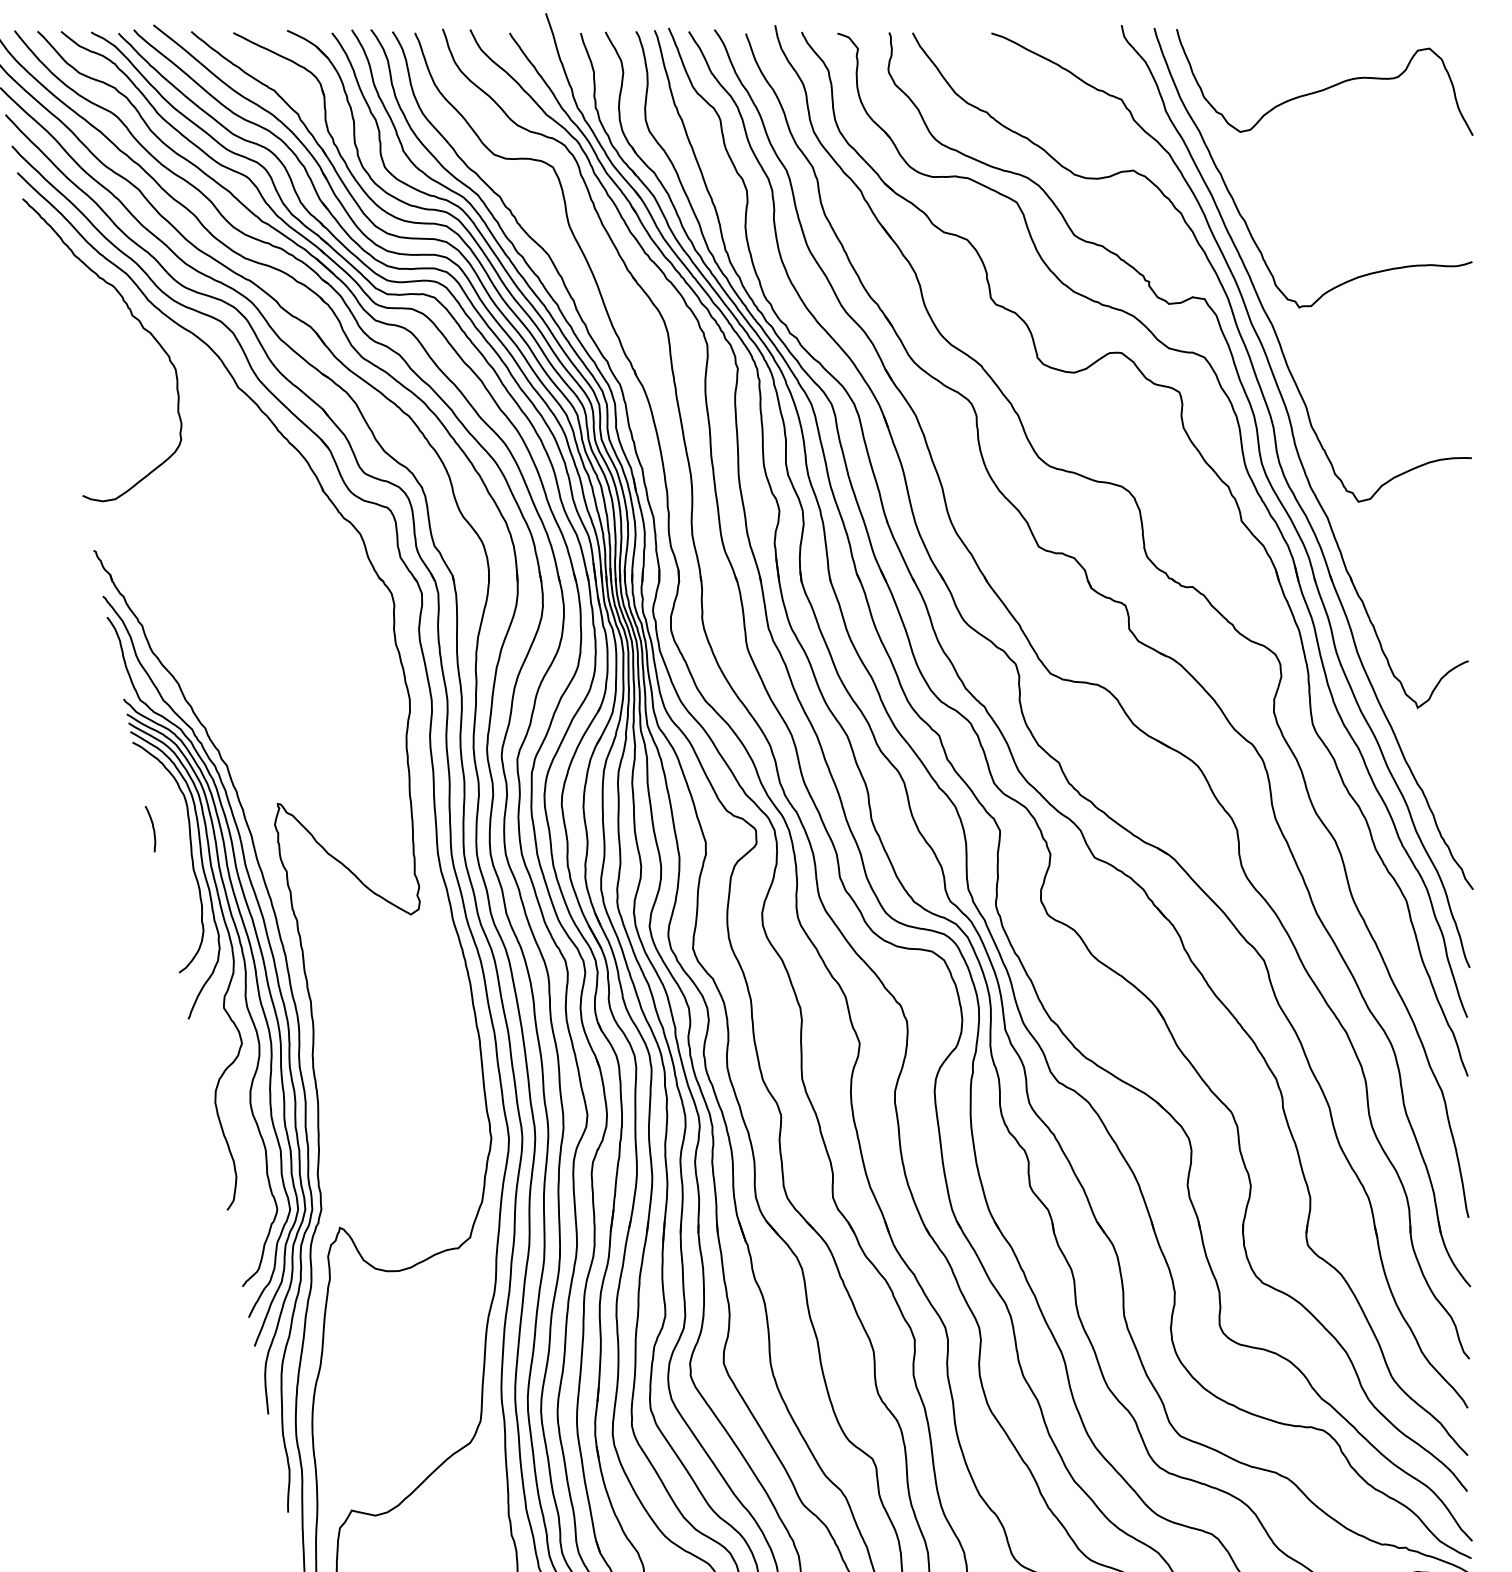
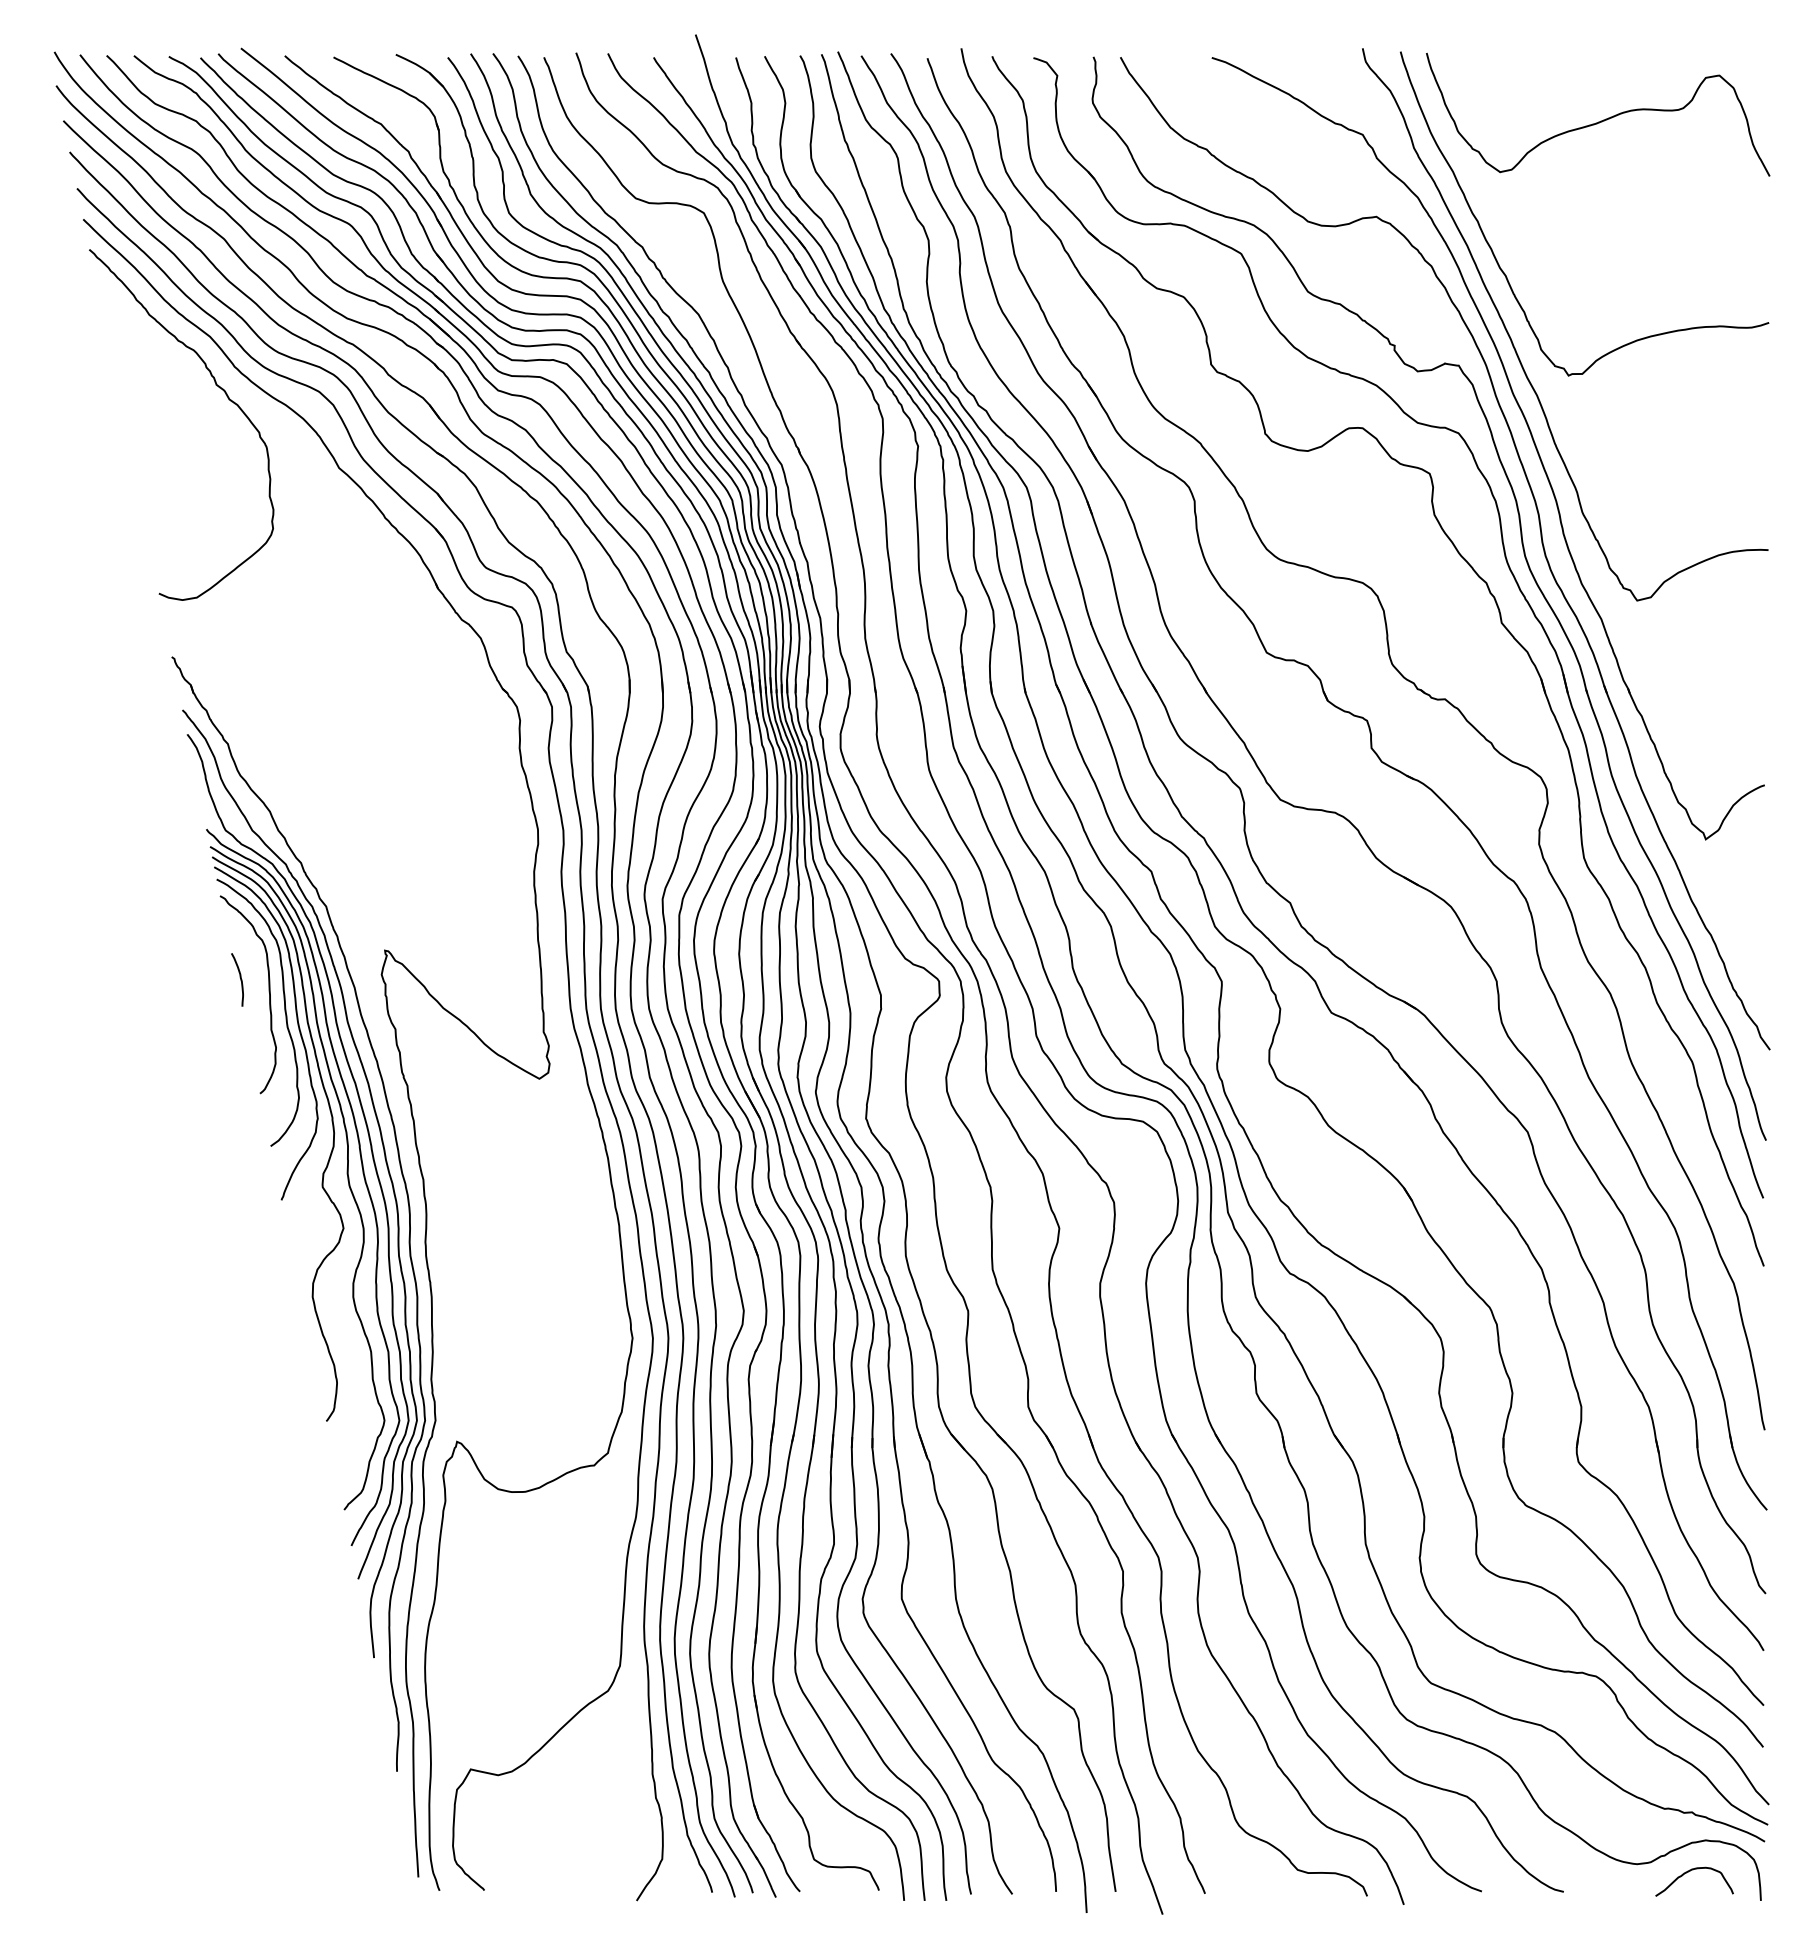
curve: (177, 839) -> (268, 991), added

